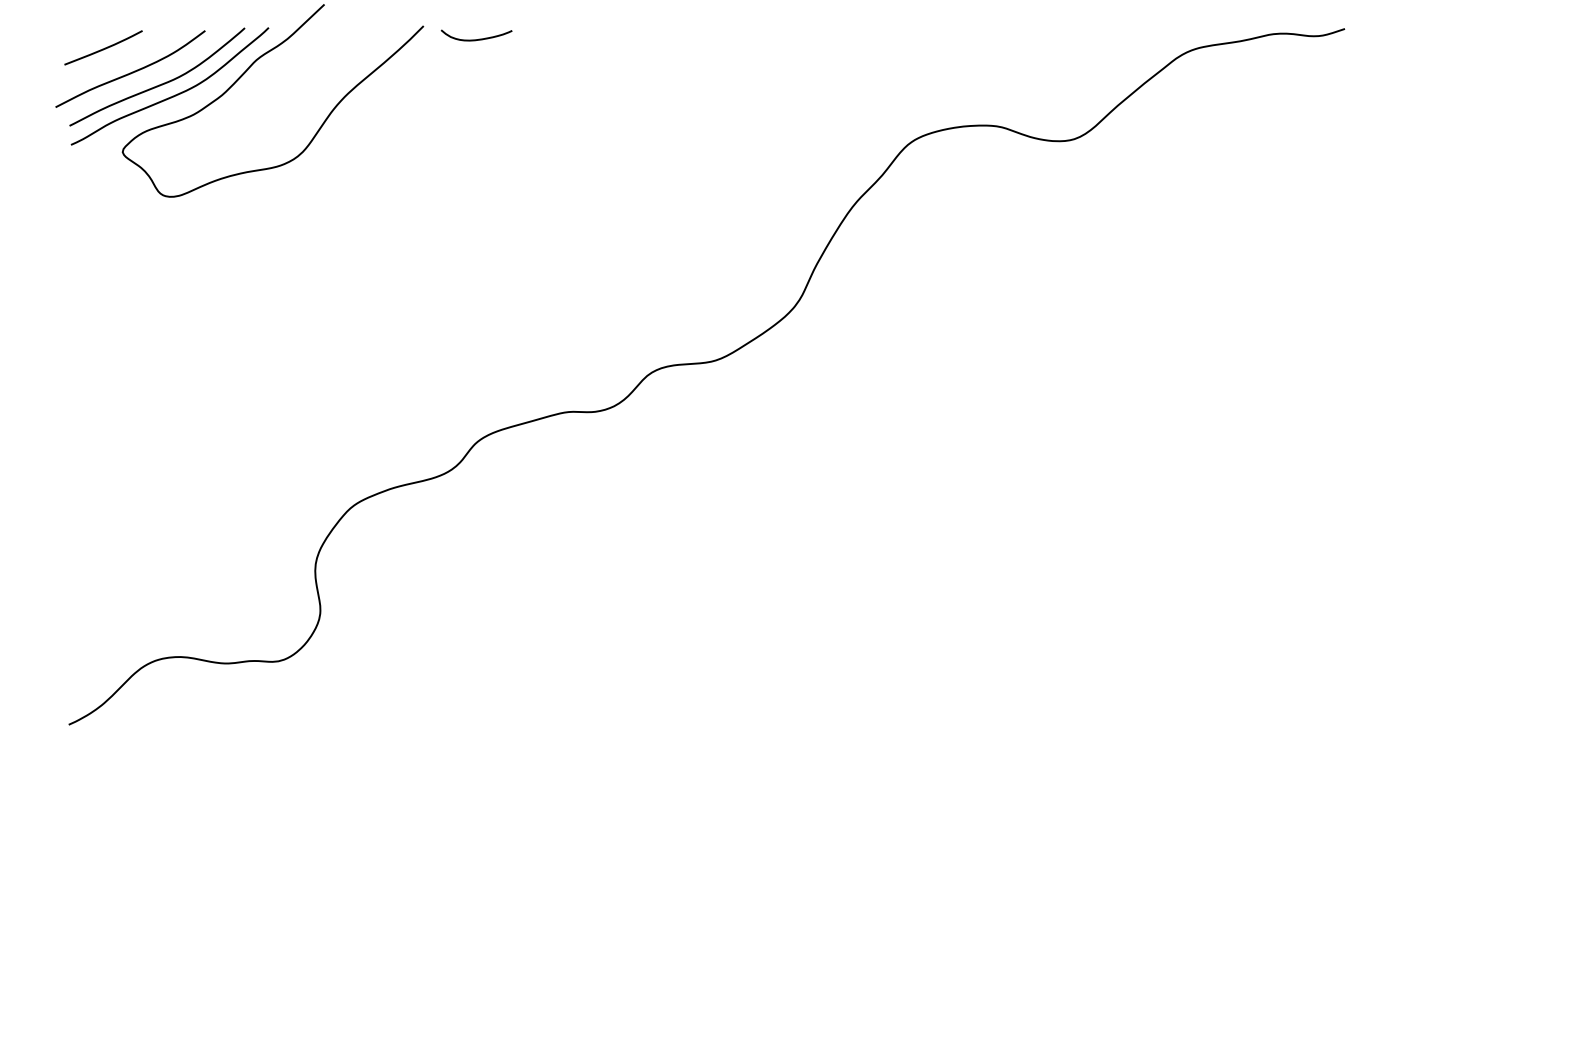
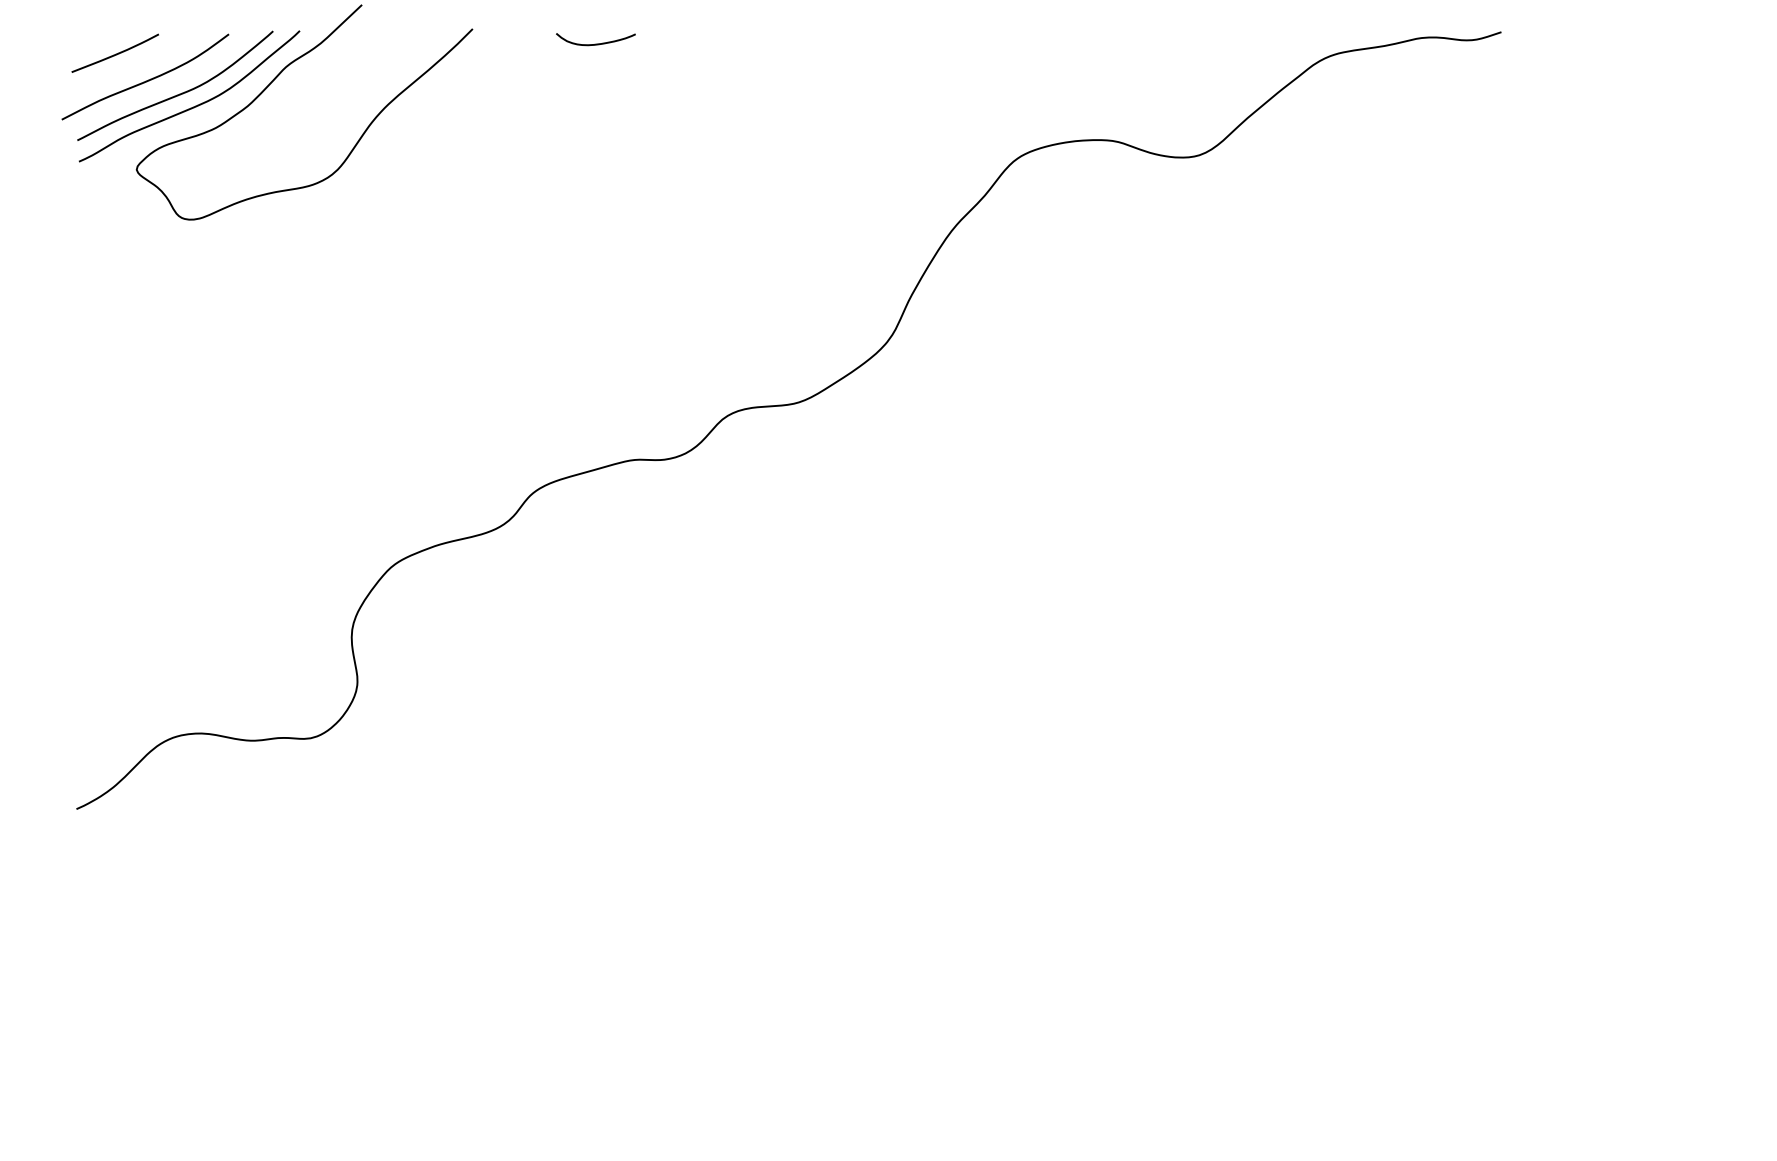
curve: (476, 39) -> (595, 43), moved

